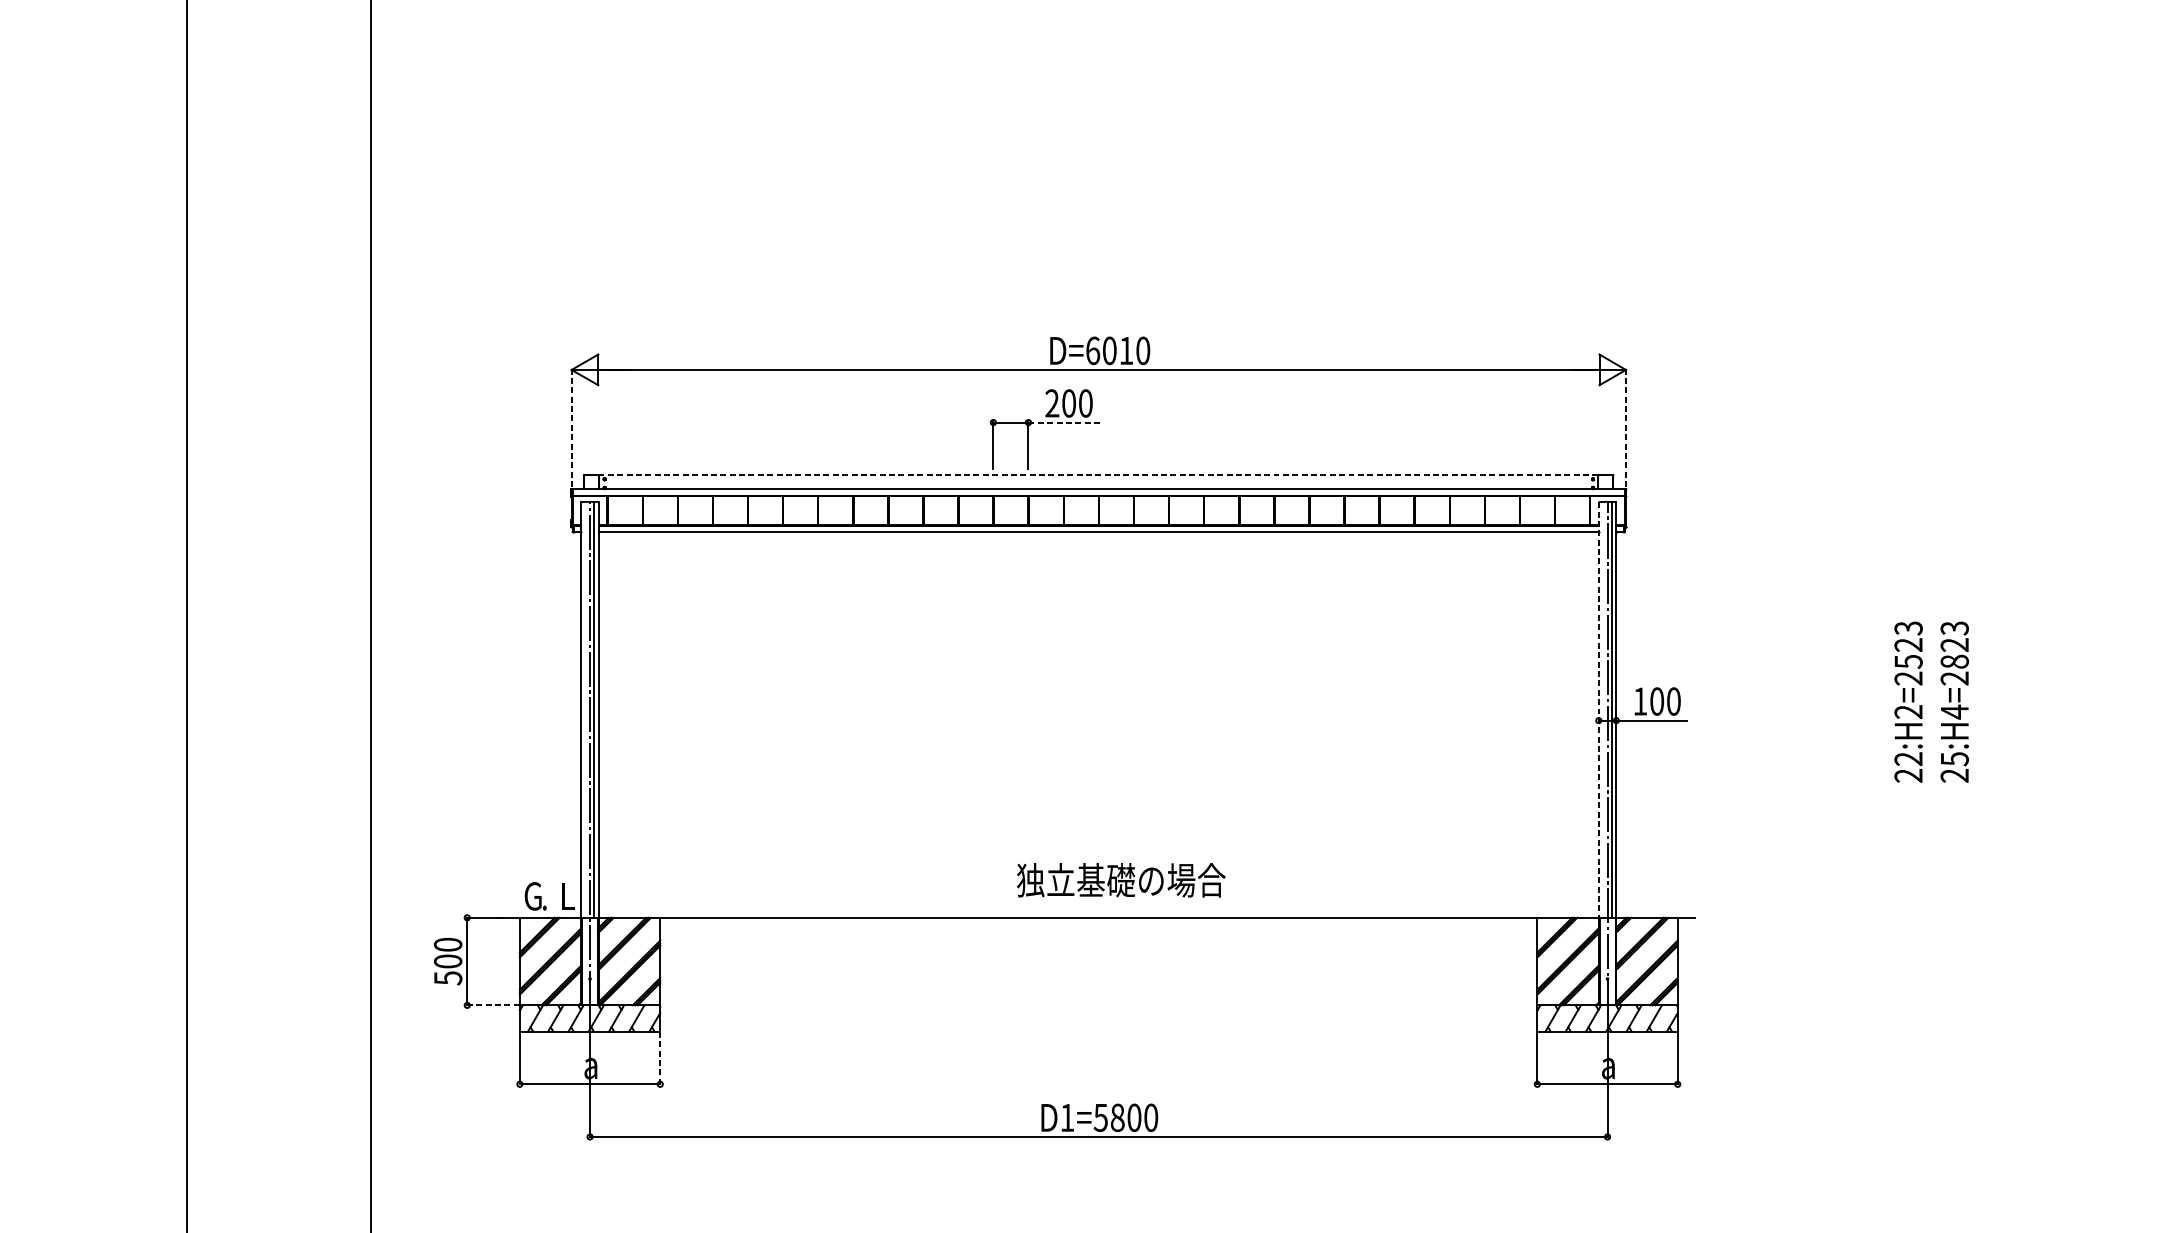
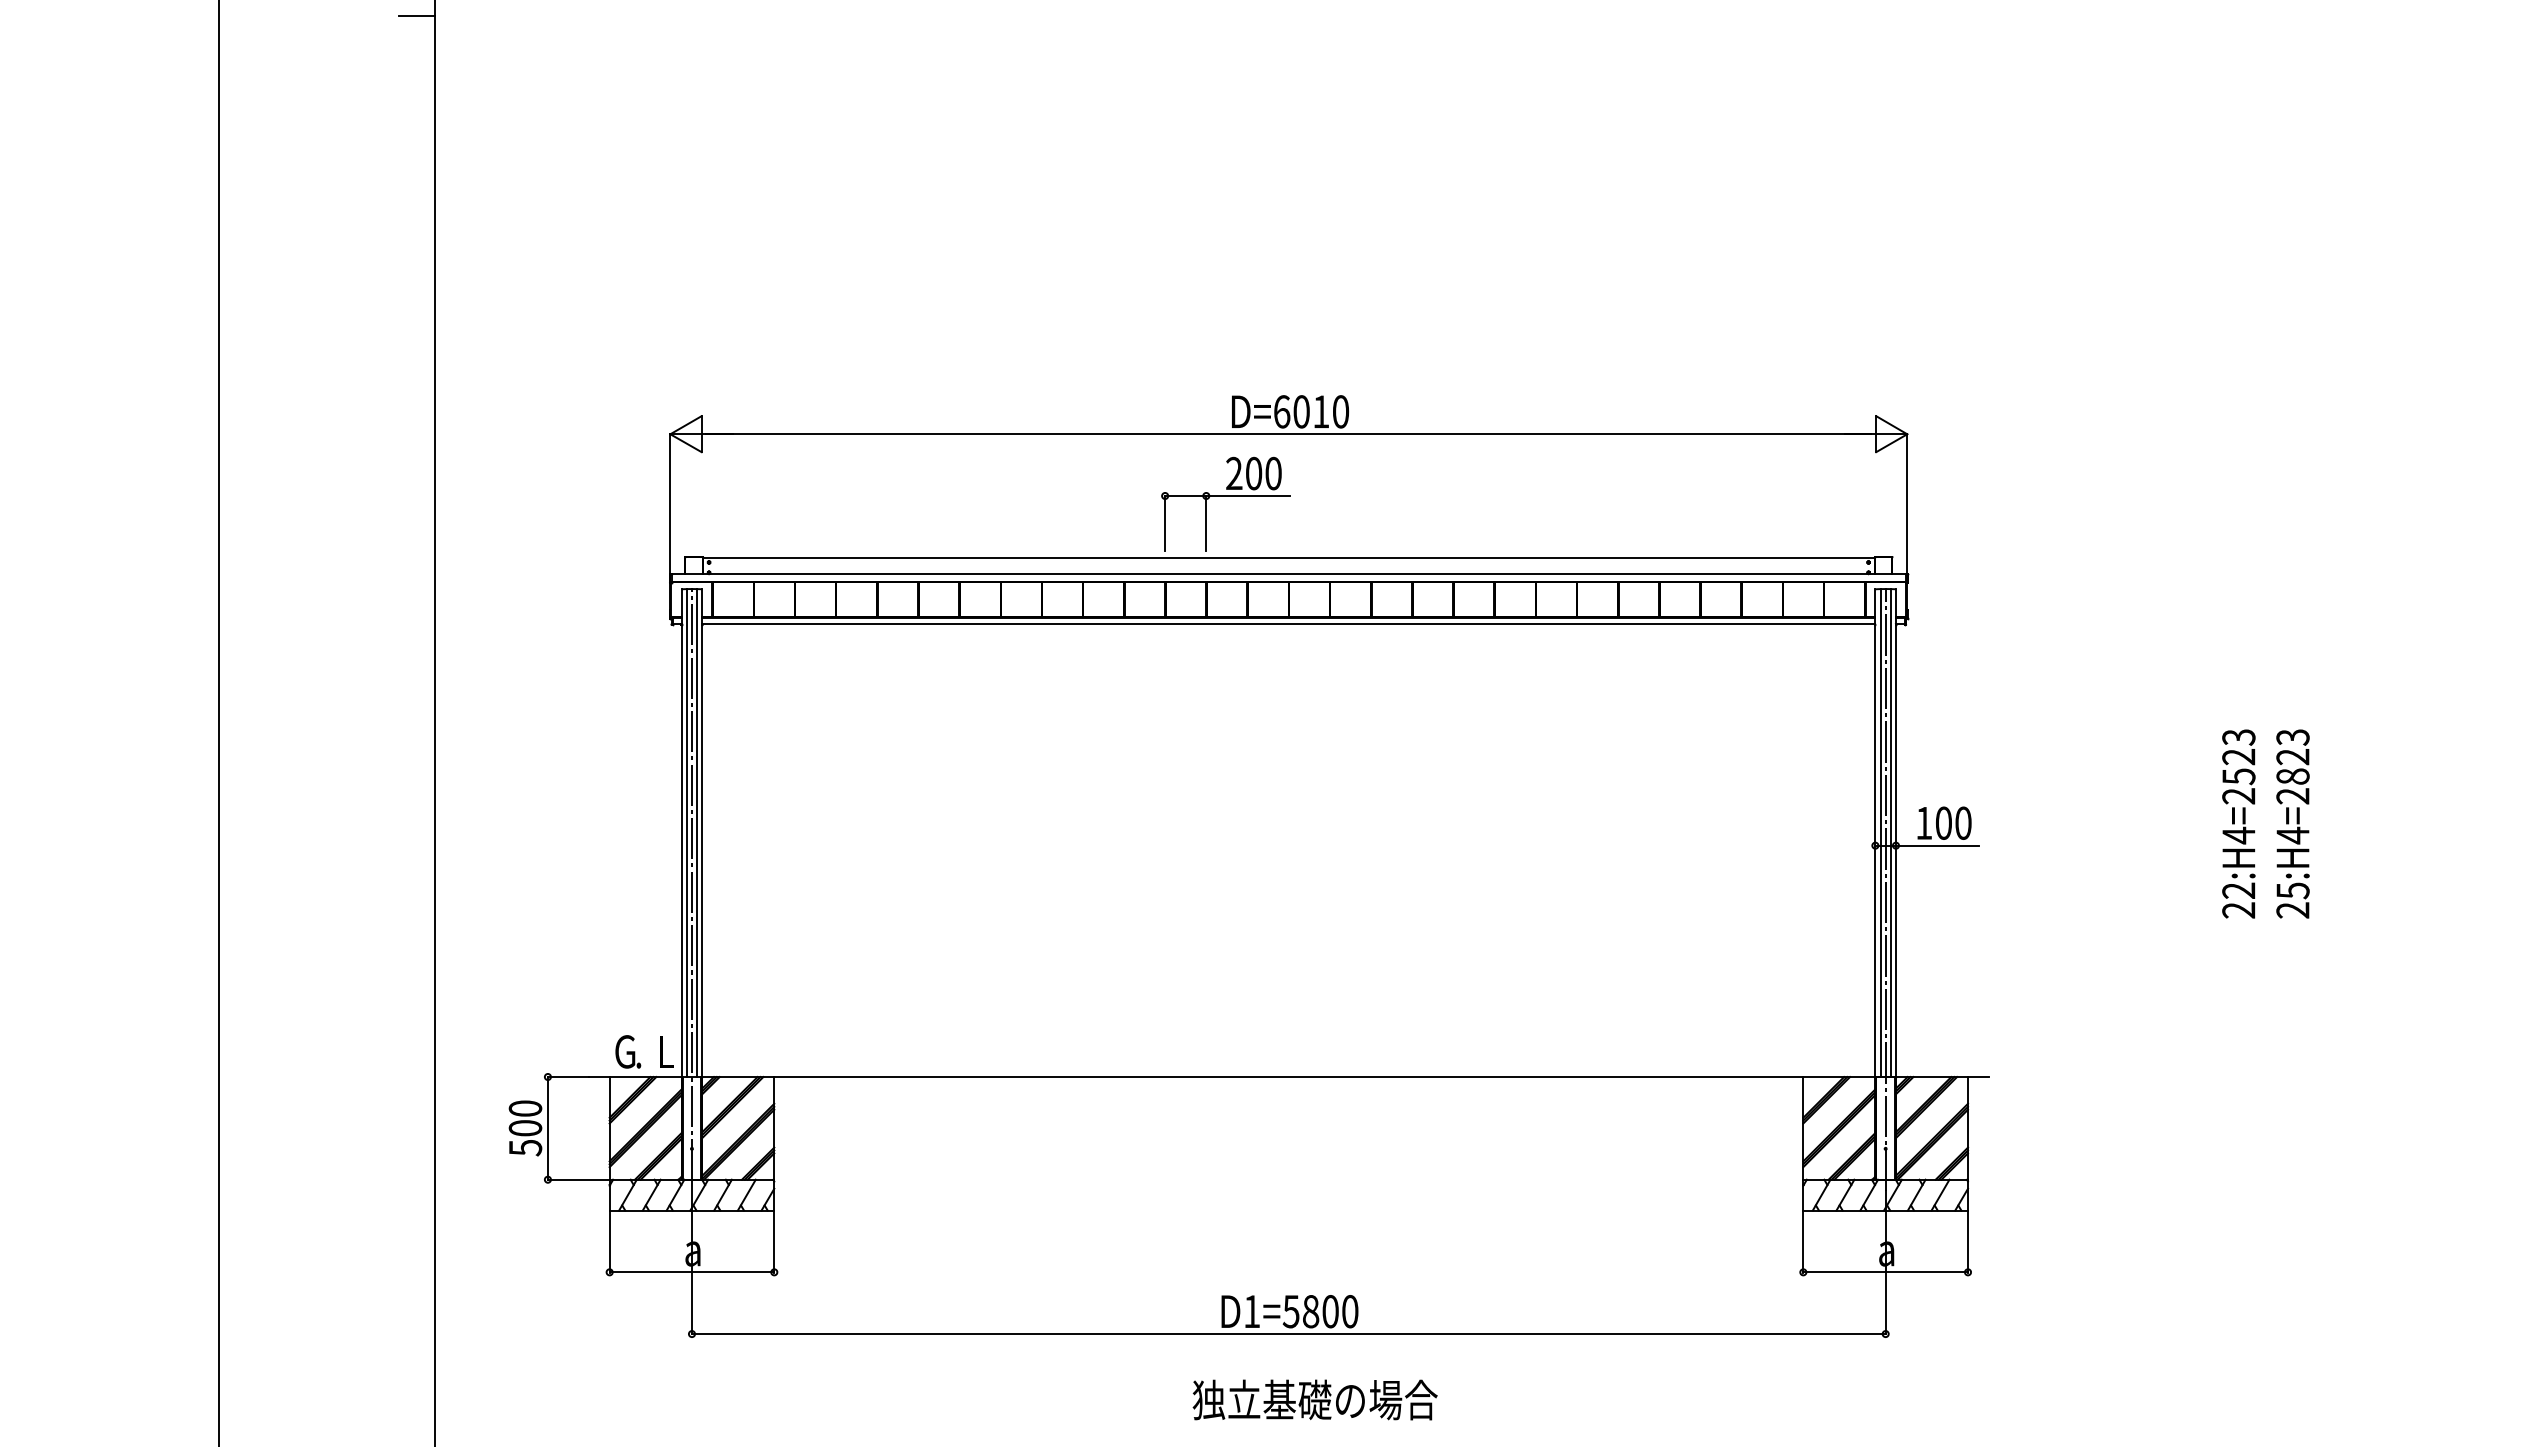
line: (355, 13) -> (416, 16), added
line: (1063, 423) -> (1247, 496), dashed -> solid
line: (571, 432) -> (670, 507), dashed -> solid
line: (1626, 432) -> (1907, 507), dashed -> solid
line: (1098, 475) -> (1288, 557), dashed -> solid
line: (585, 710) -> (686, 833), added
line: (1598, 710) -> (1875, 833), dashed -> solid
line: (1603, 710) -> (1880, 833), added
text: (1908, 711) -> (2238, 835), 22:H2=2523 -> 22:H4=2523
text: (1120, 879) -> (1314, 1399), moved
line: (493, 1005) -> (578, 1179), dashed -> solid
line: (660, 1058) -> (774, 1241), dashed -> solid

